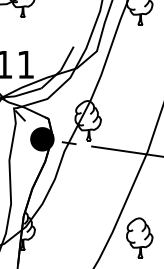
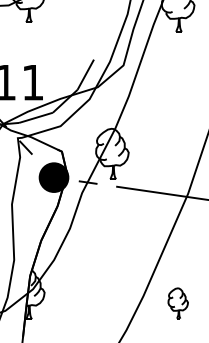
part: (139, 237) -> (177, 302), size x0.6

